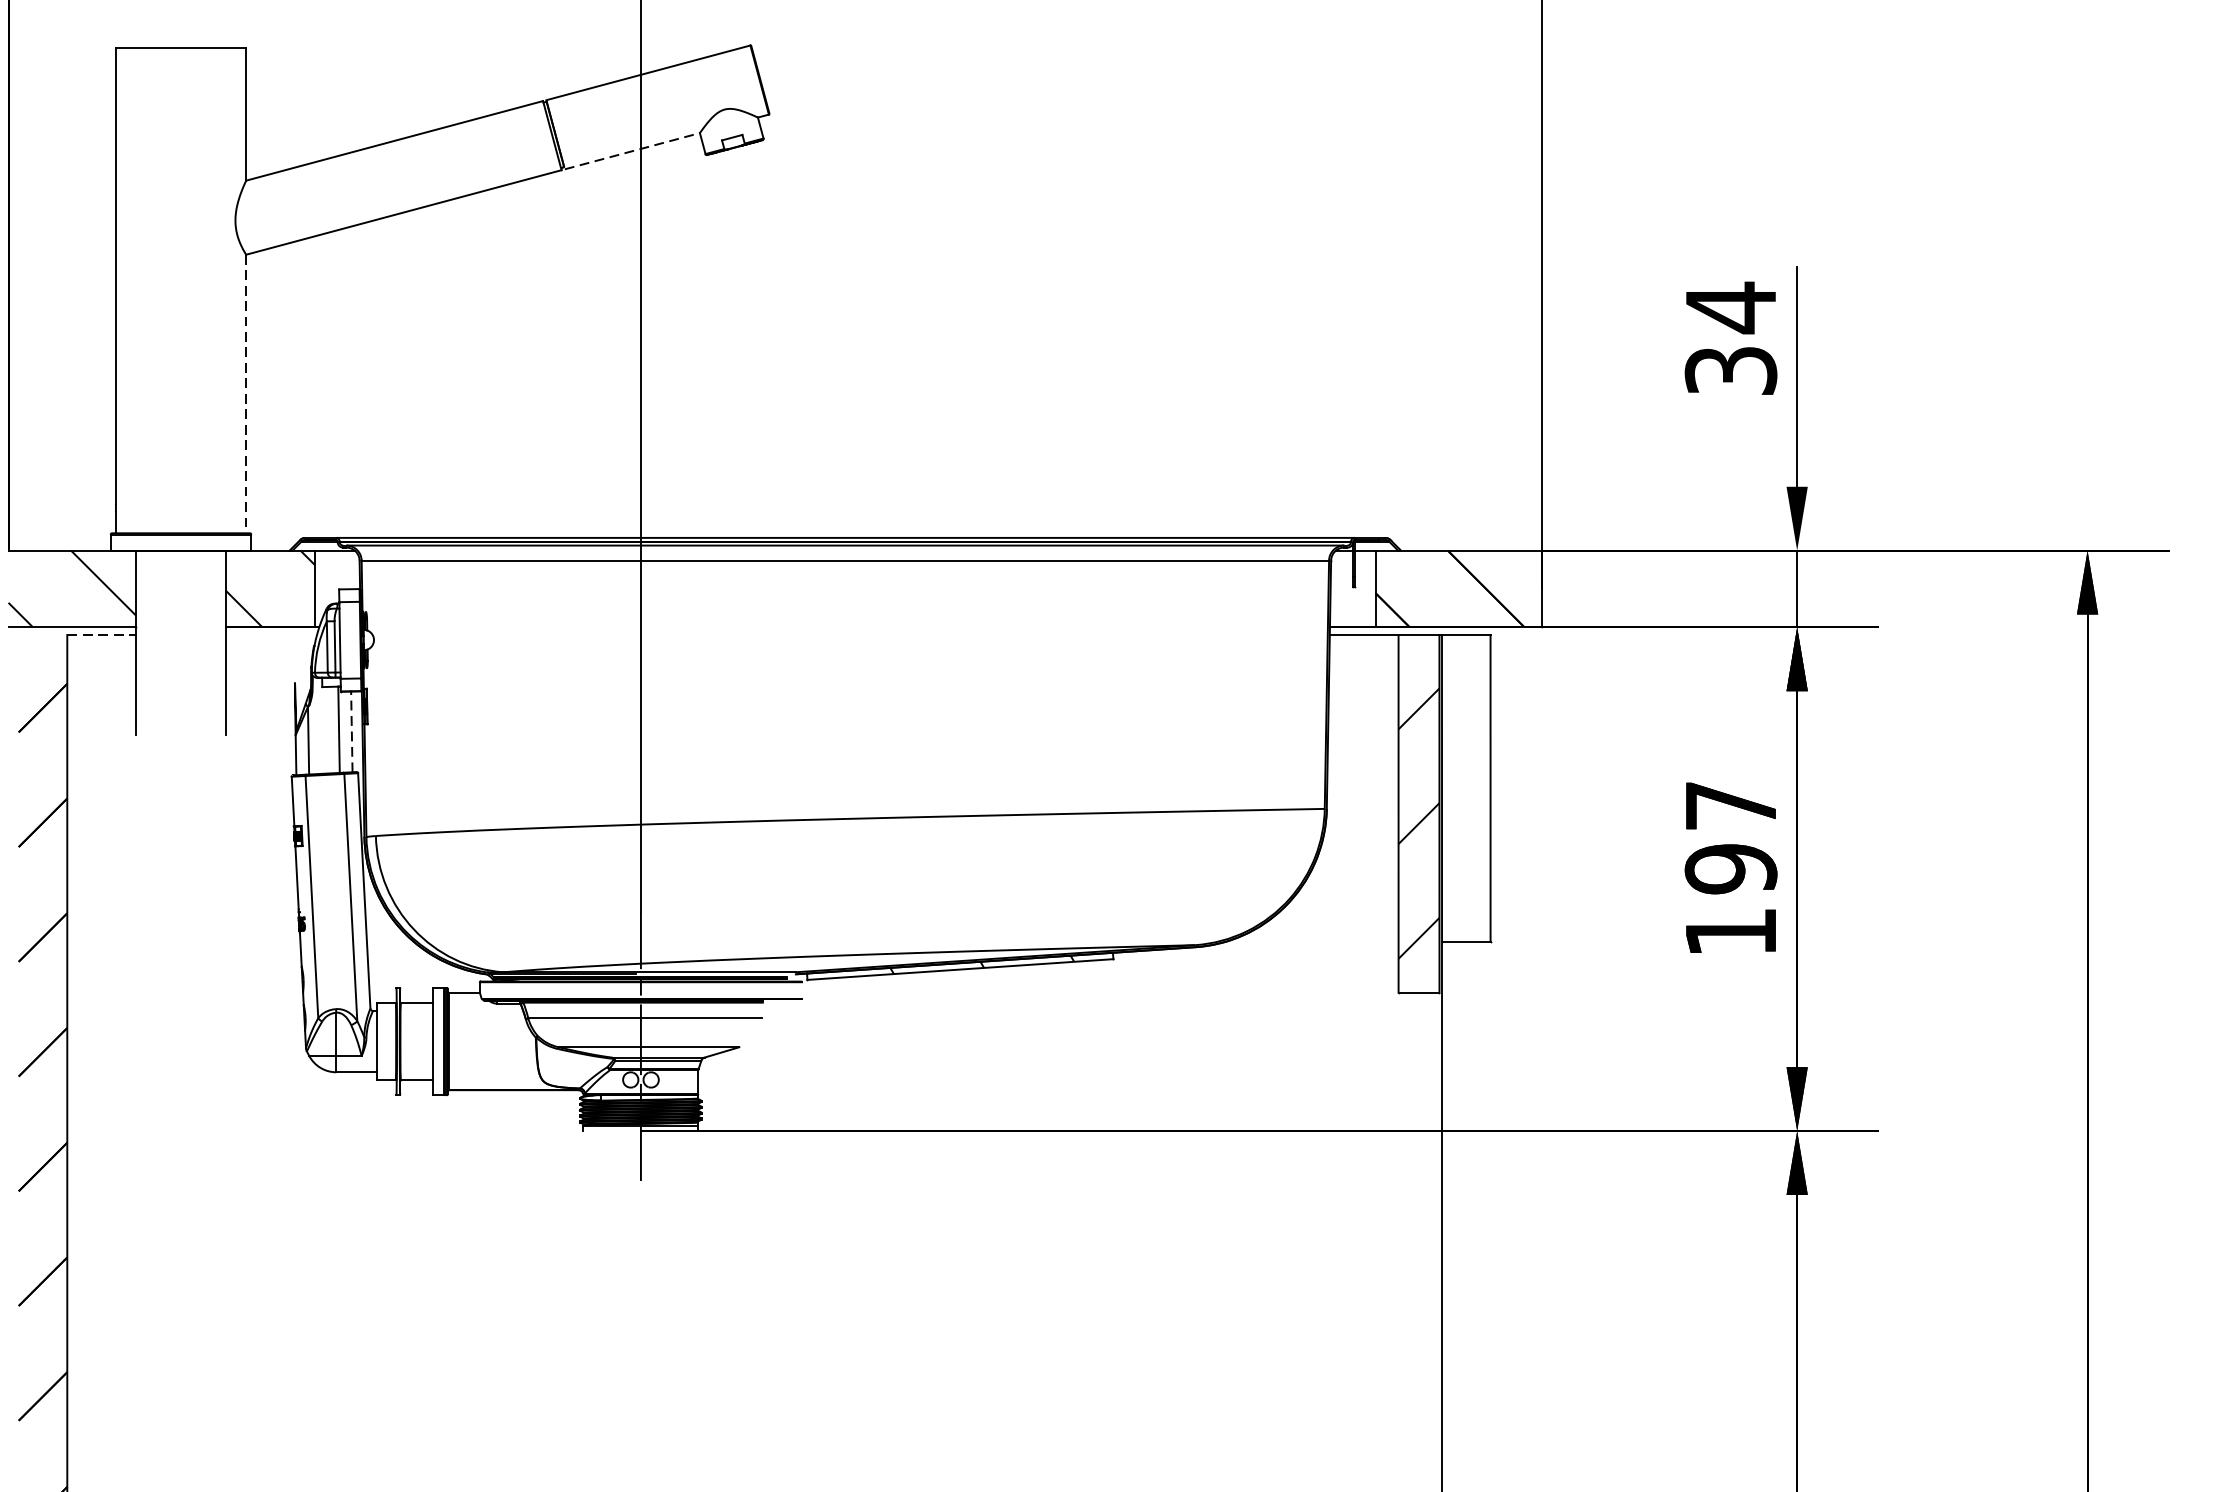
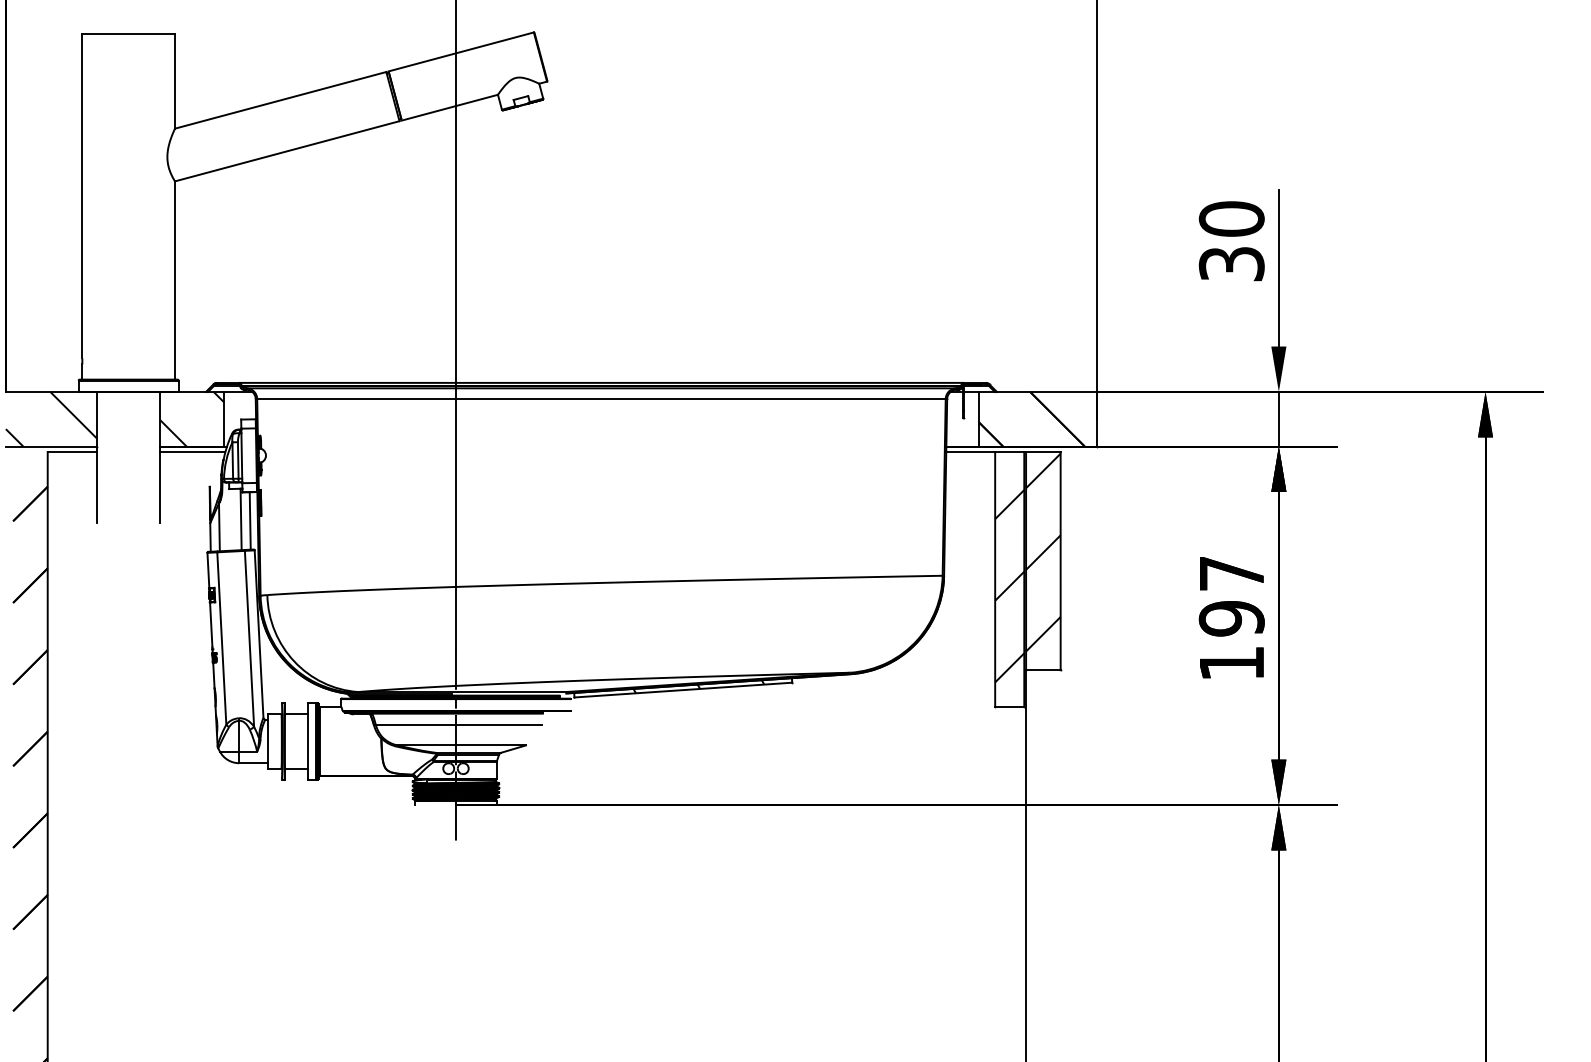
line: (631, 150) -> (449, 107), dashed -> solid
text: (1730, 306) -> (1231, 218), 34 -> 30
line: (246, 395) -> (175, 281), dashed -> solid
line: (102, 635) -> (72, 452), dashed -> solid
line: (270, 635) -> (192, 452), added
line: (352, 731) -> (250, 520), dashed -> solid
hatch: (1466, 776) -> (1043, 552), added

